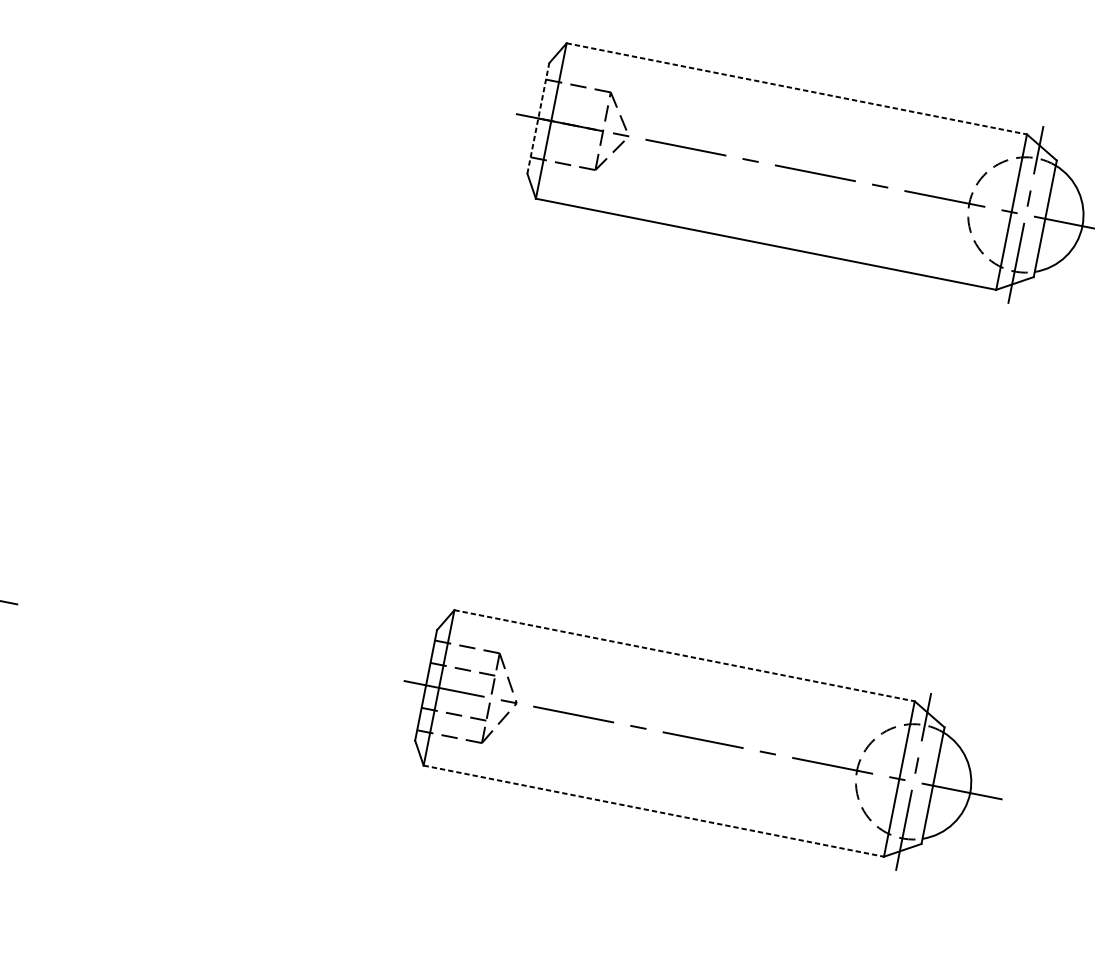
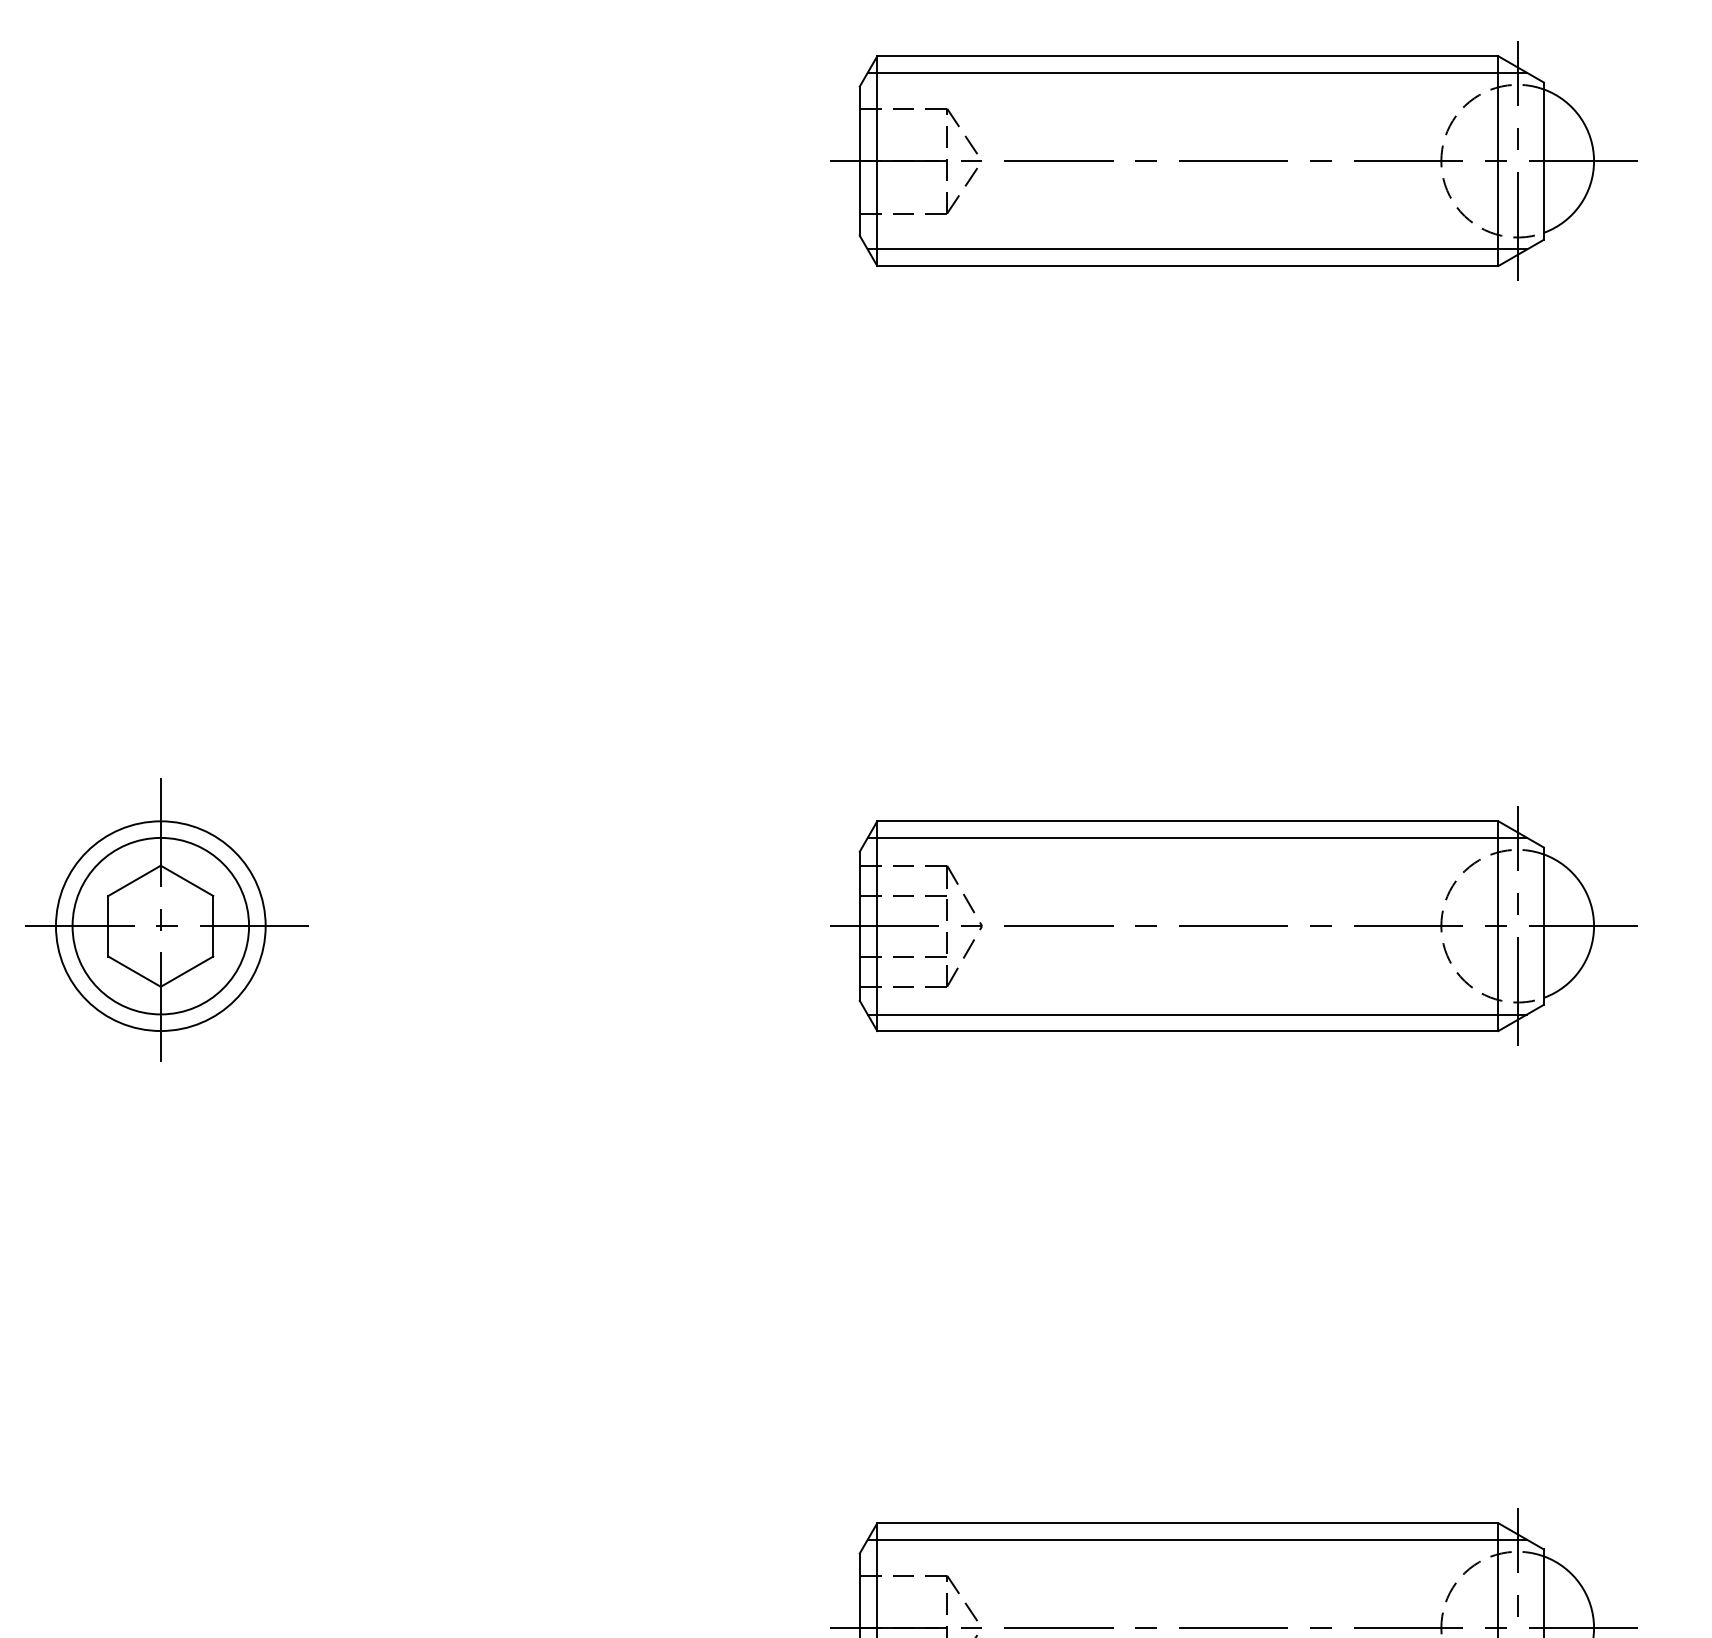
line: (796, 88) -> (1187, 56), dashed -> solid
line: (801, 102) -> (1197, 72), added
line: (538, 118) -> (859, 161), dashed -> solid
line: (775, 233) -> (1197, 249), added
line: (684, 655) -> (1187, 821), dashed -> solid
line: (689, 669) -> (1197, 837), added
line: (663, 800) -> (1197, 1014), added
line: (653, 811) -> (1187, 1031), dashed -> solid

